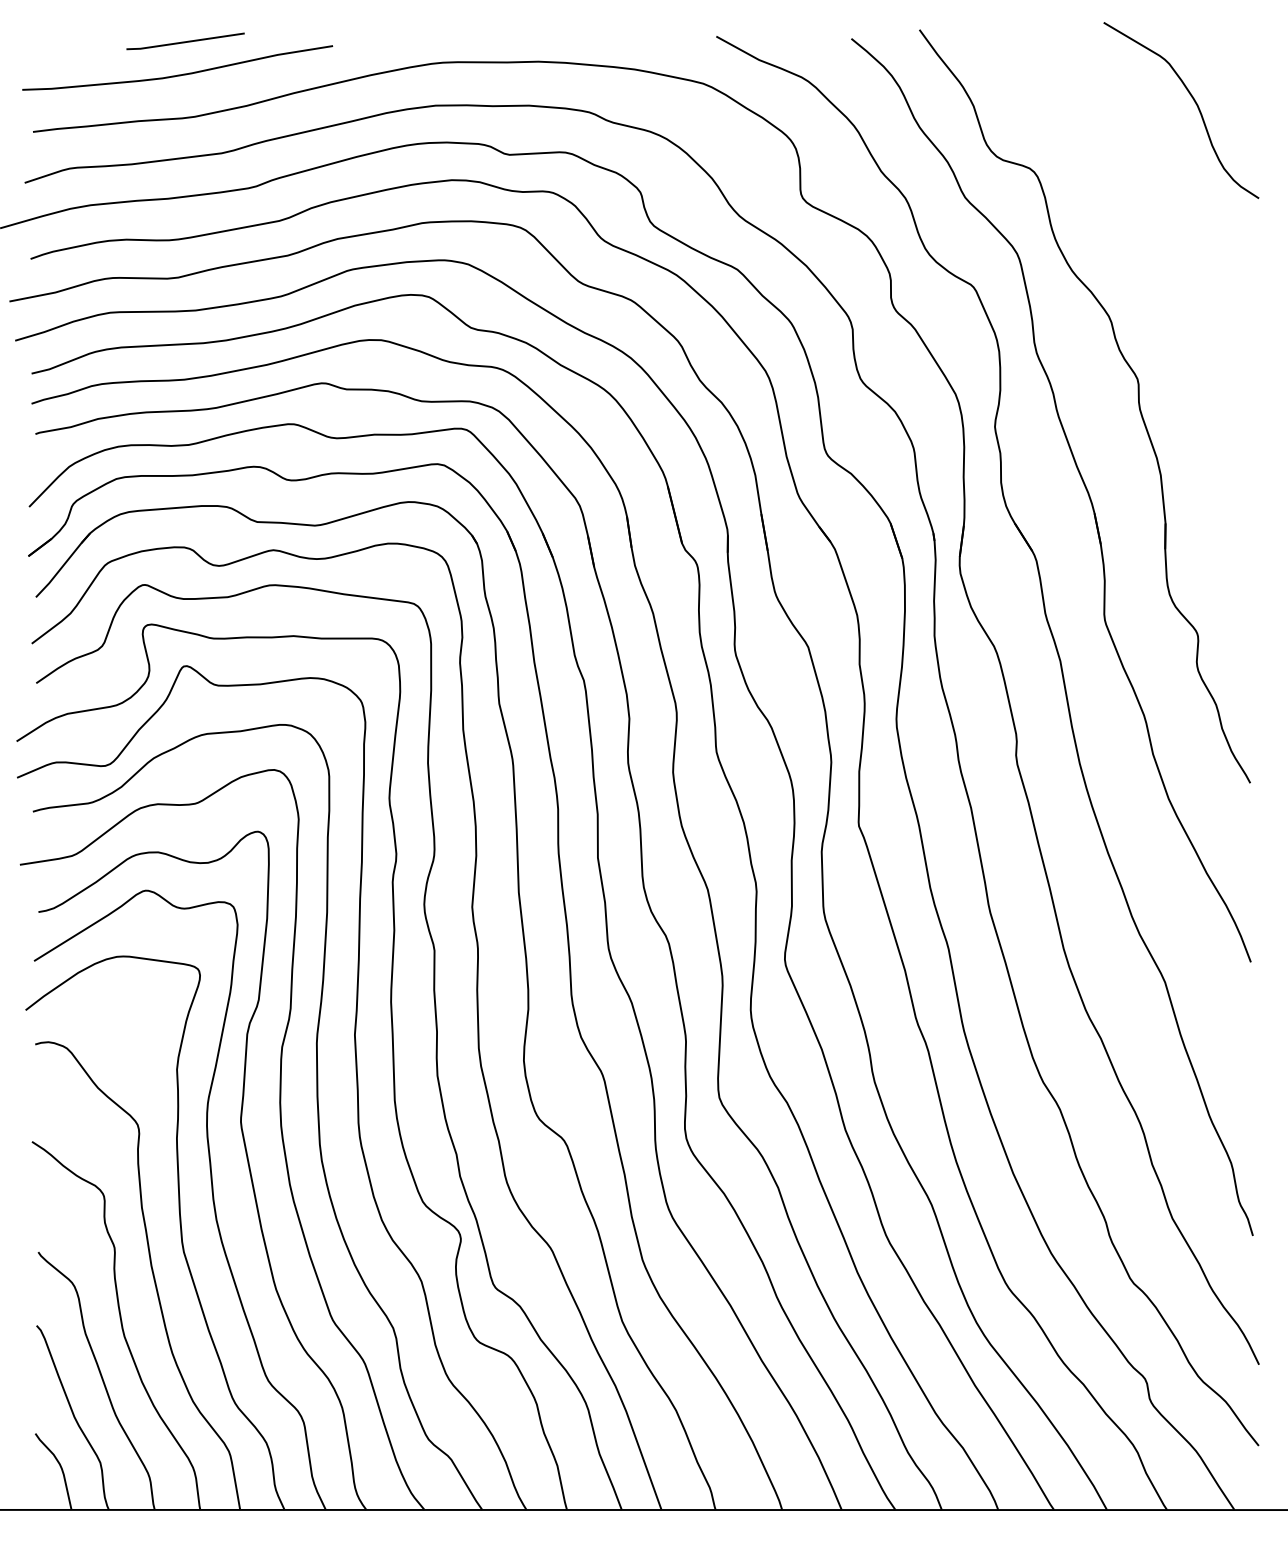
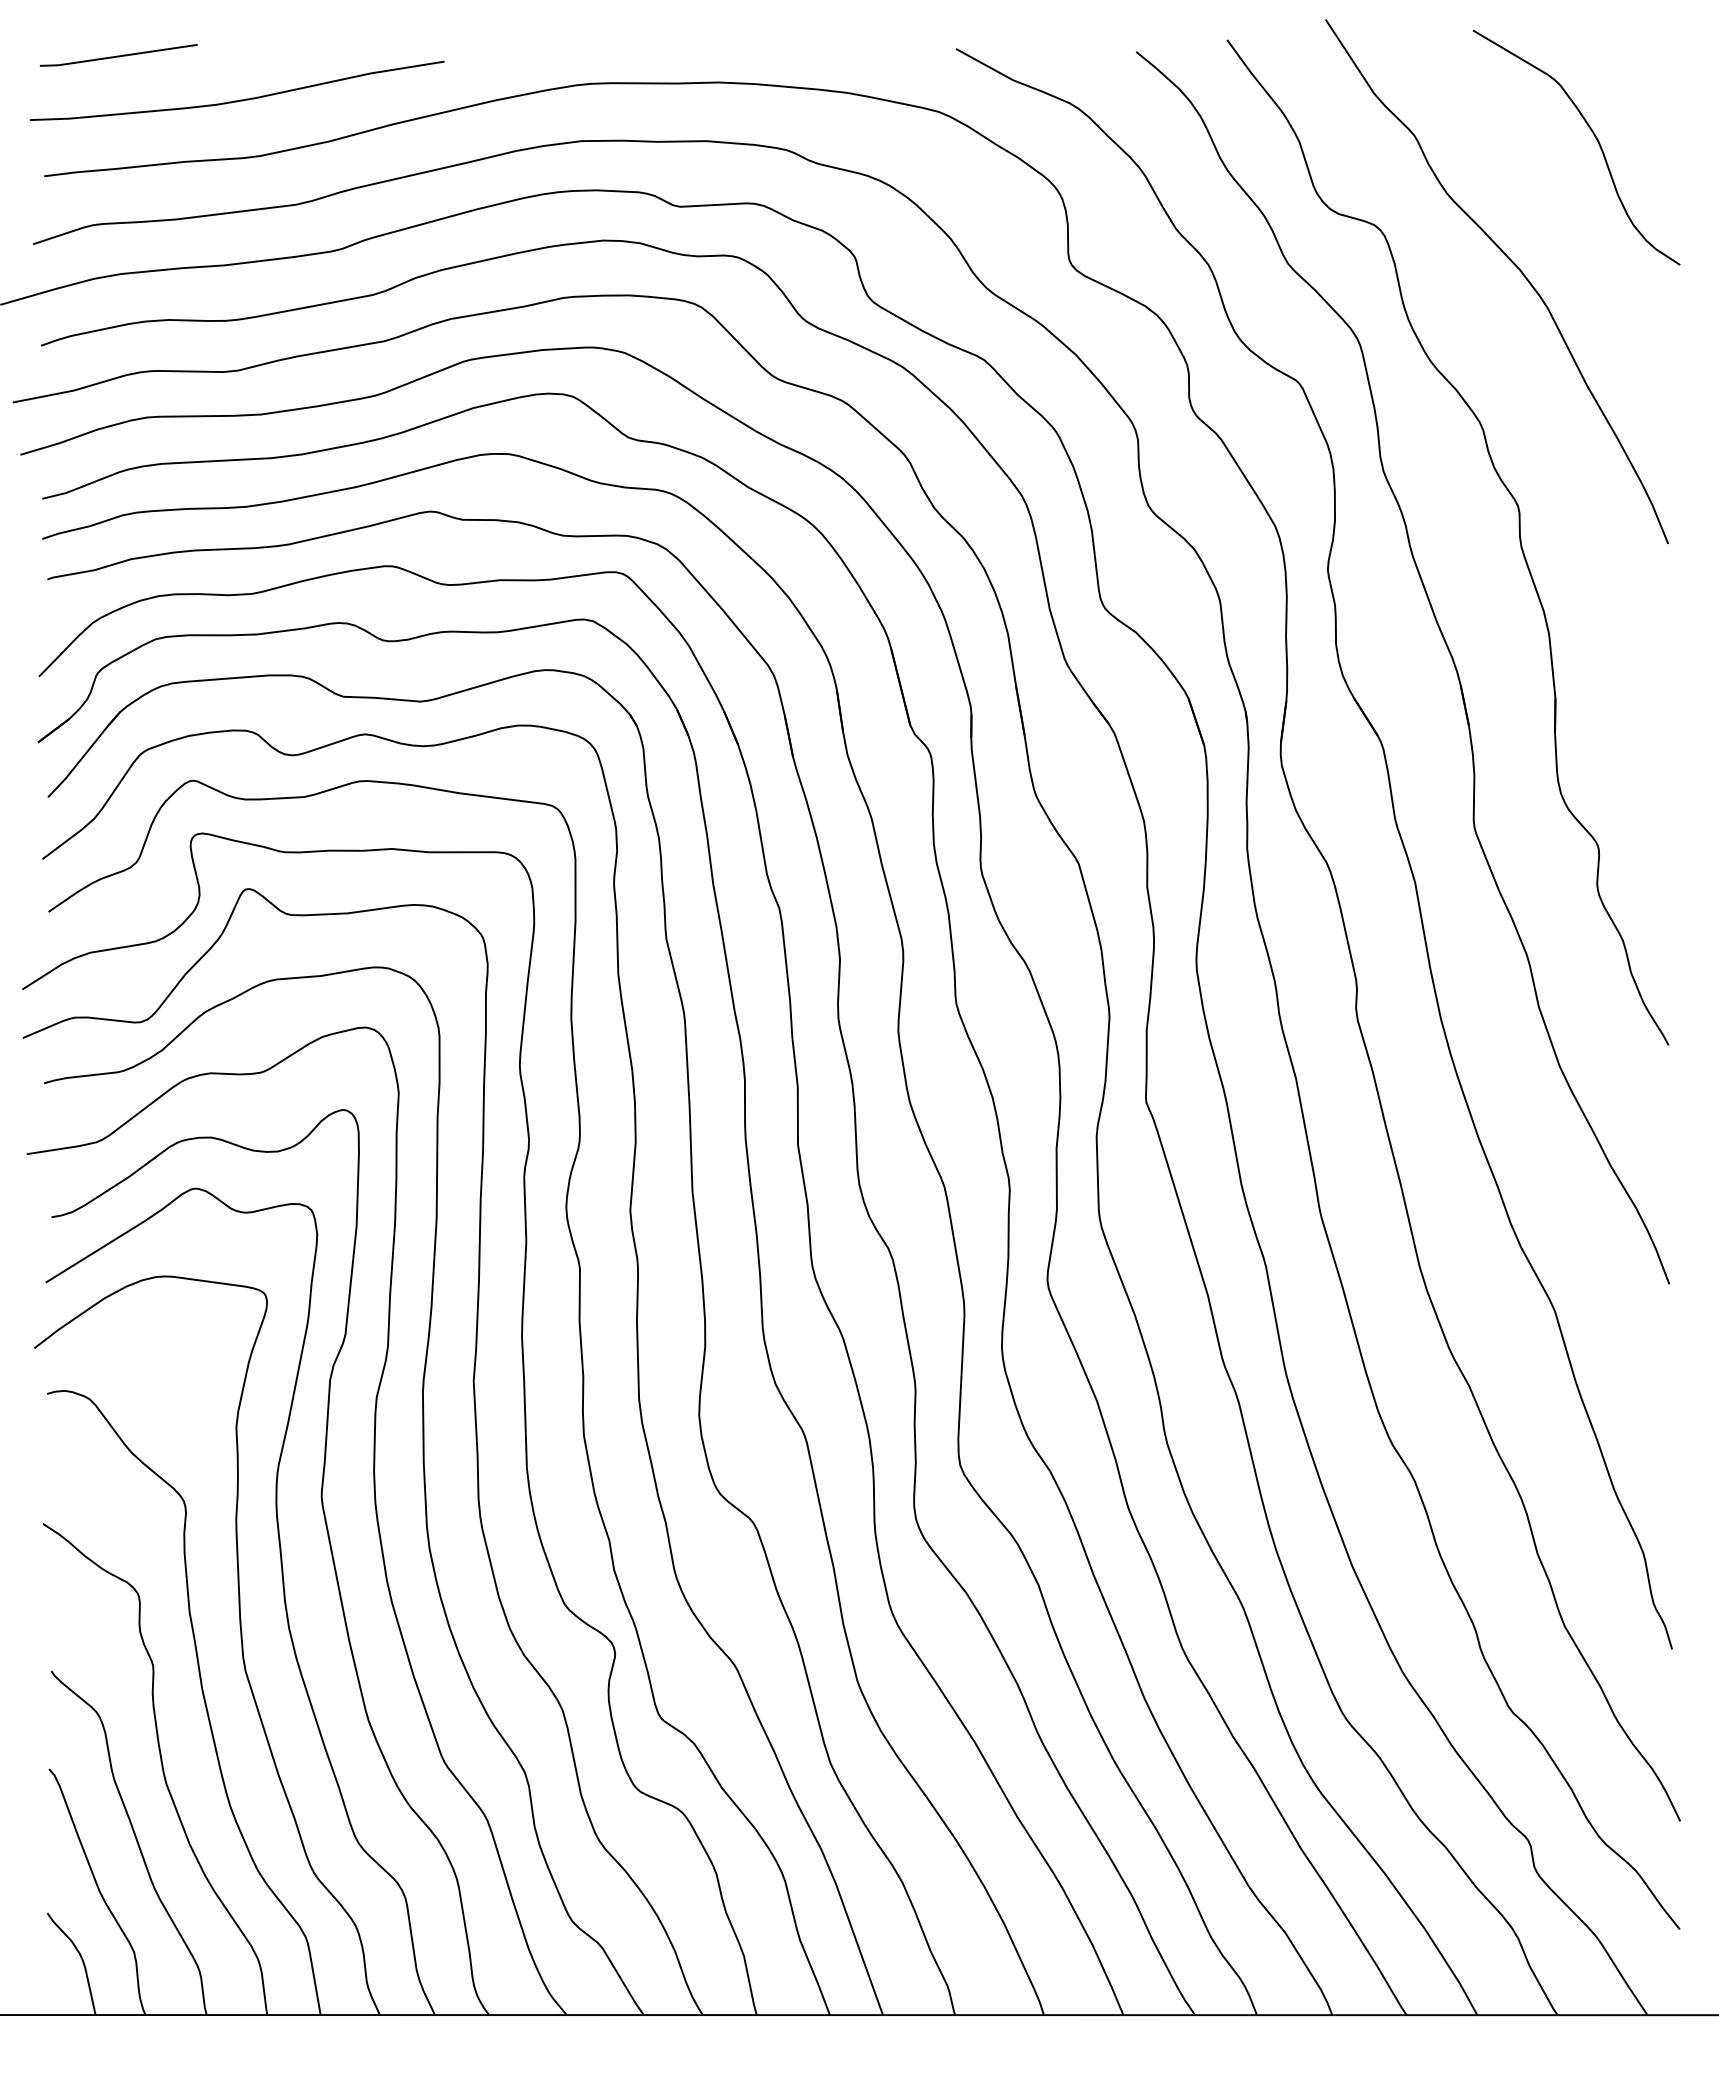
line: (185, 41) -> (118, 55), moved
curve: (1134, 198) -> (1513, 264), added

